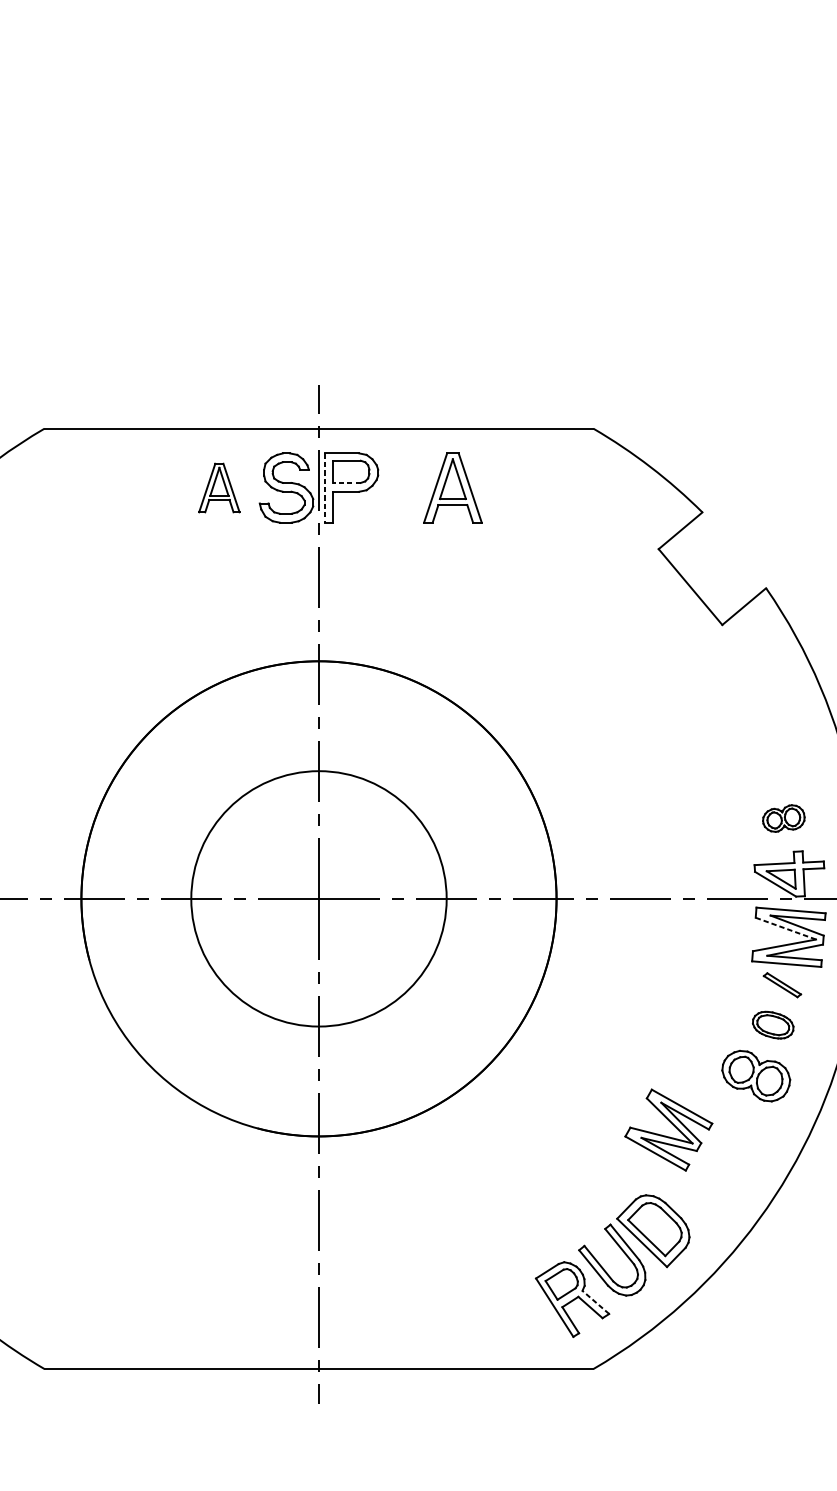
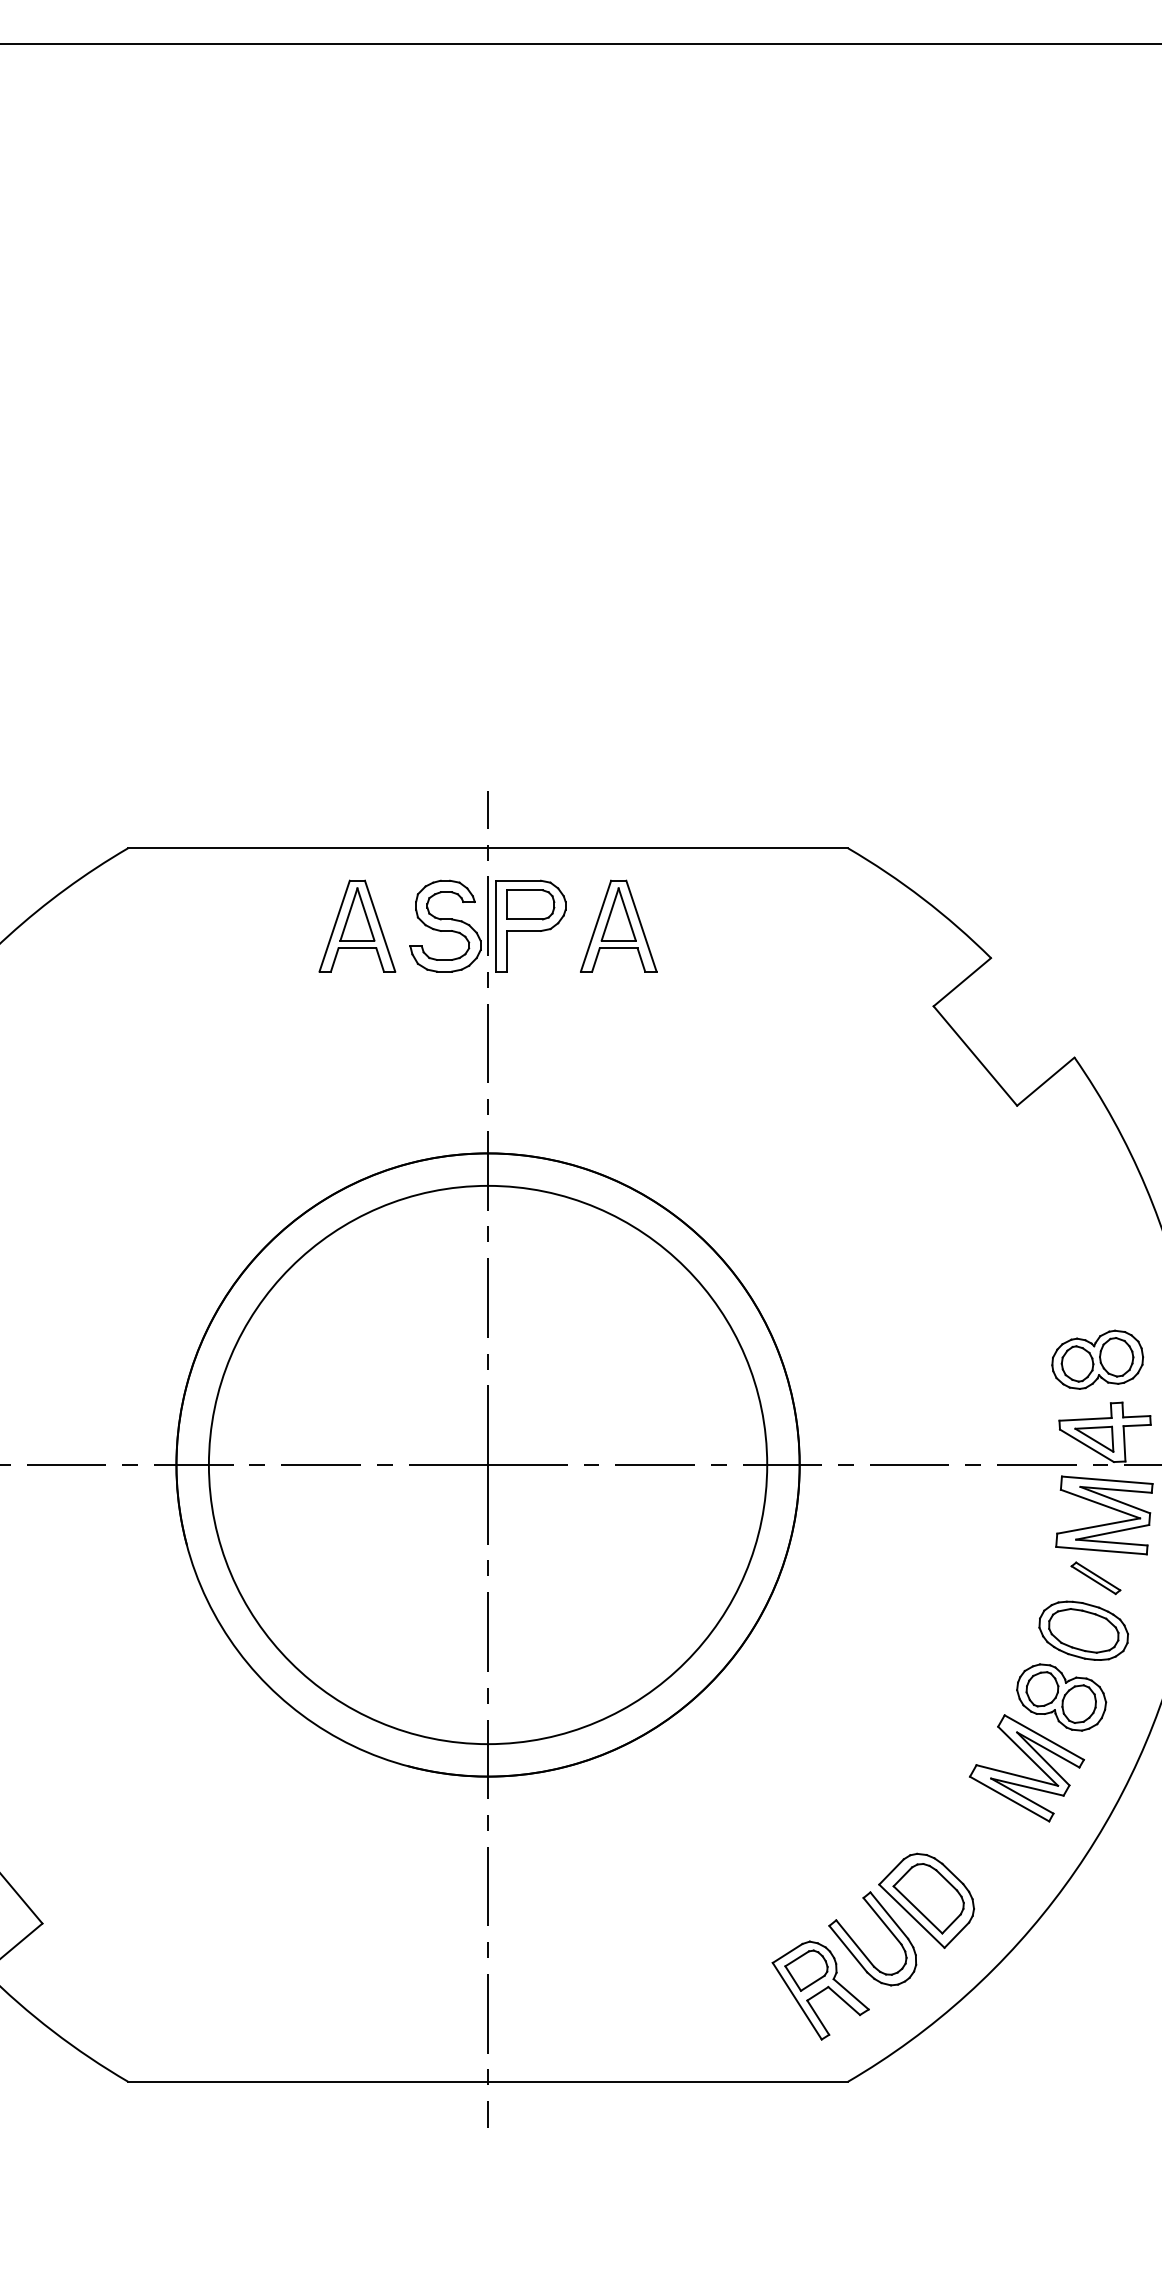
line: (347, 482) -> (525, 919), dashed -> solid
part: (219, 487) -> (357, 925), size x1.43
part: (452, 487) -> (618, 925), moved
line: (324, 488) -> (495, 926), dashed -> solid
part: (783, 818) -> (1097, 1359), size x1.67
circle: (318, 898) -> (487, 1464), size x1.67
line: (785, 928) -> (1100, 1504), dashed -> solid
part: (772, 1025) -> (1083, 1630), size x1.67
part: (668, 1136) -> (1026, 1776), moved
line: (595, 1302) -> (850, 1994), dashed -> solid

